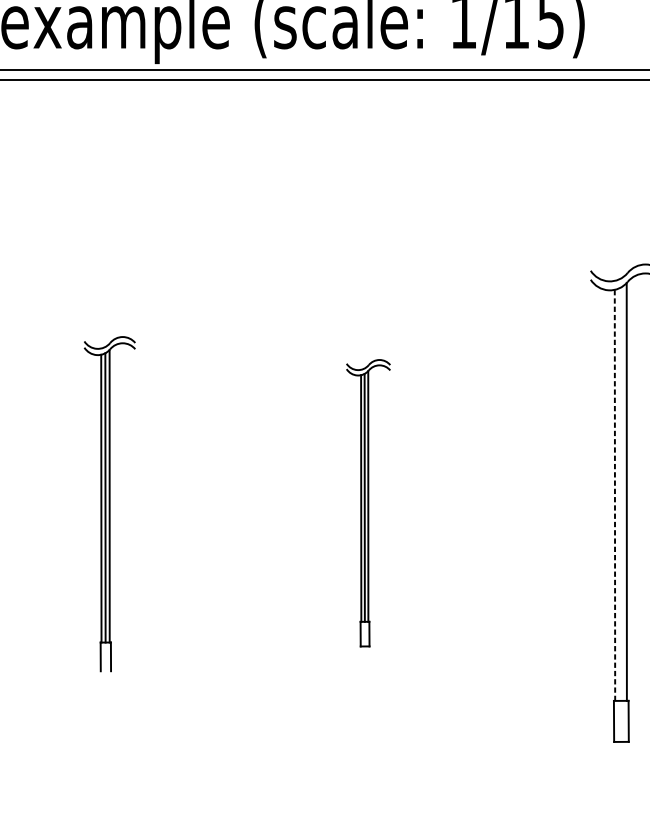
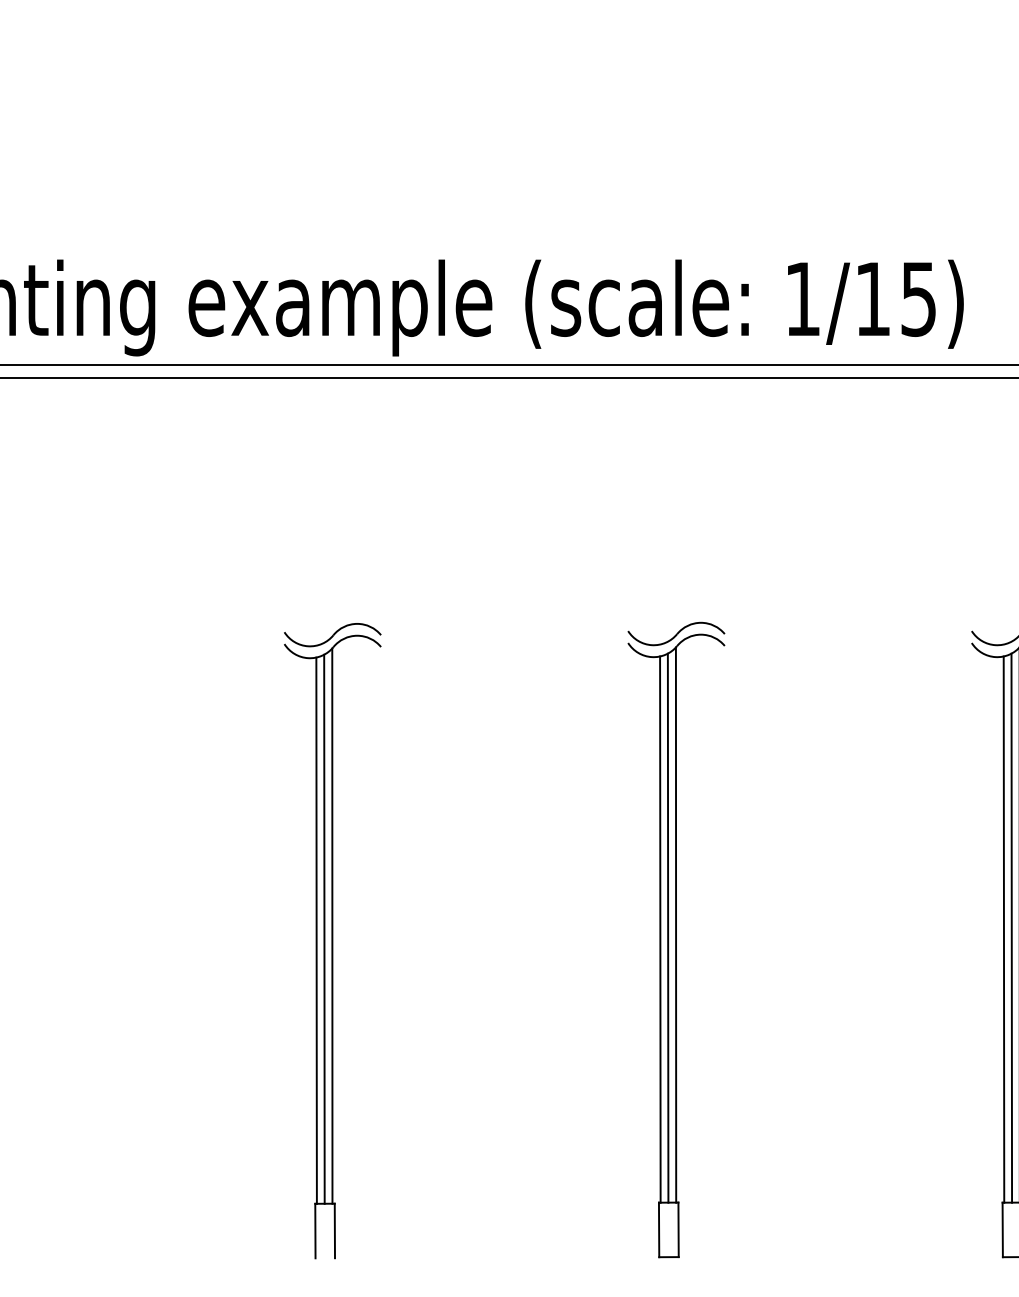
line: (620, 493) -> (1011, 927), added
line: (614, 495) -> (1003, 929), dashed -> solid
part: (368, 502) -> (676, 939), size x1.67
part: (109, 504) -> (332, 941), size x1.43

